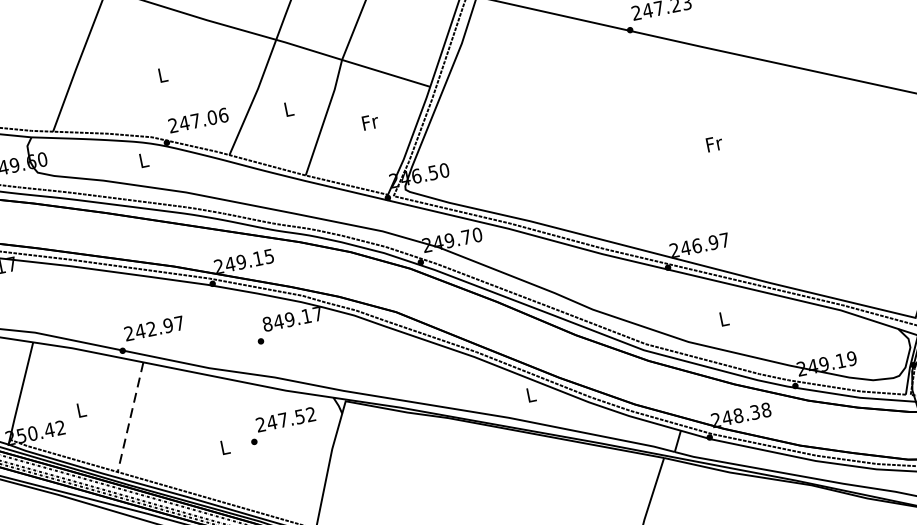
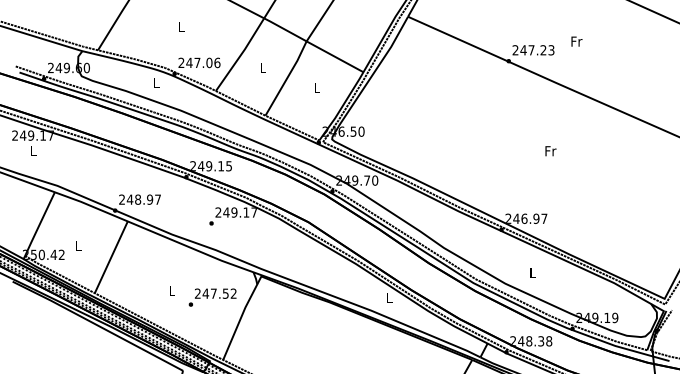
text: (370, 122) -> (317, 88), Fr -> L
text: (267, 324) -> (218, 212), 849.17 -> 249.17
text: (152, 328) -> (138, 199), 242.97 -> 248.97
line: (130, 417) -> (111, 257), dashed -> solid
text: (282, 425) -> (212, 297), moved

